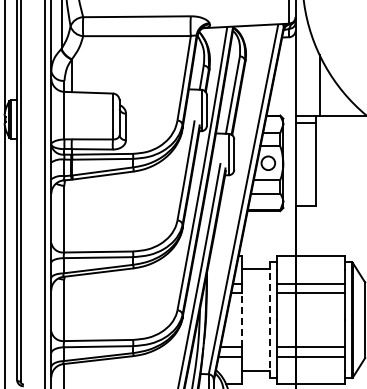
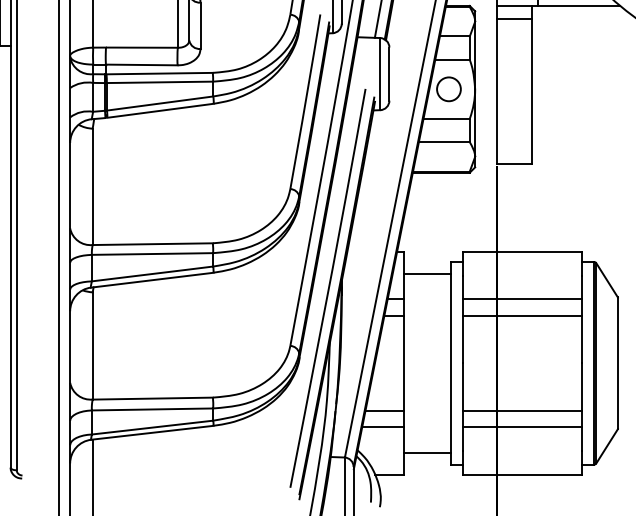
line: (242, 319) -> (403, 361), dashed -> solid
line: (269, 320) -> (450, 363), dashed -> solid

